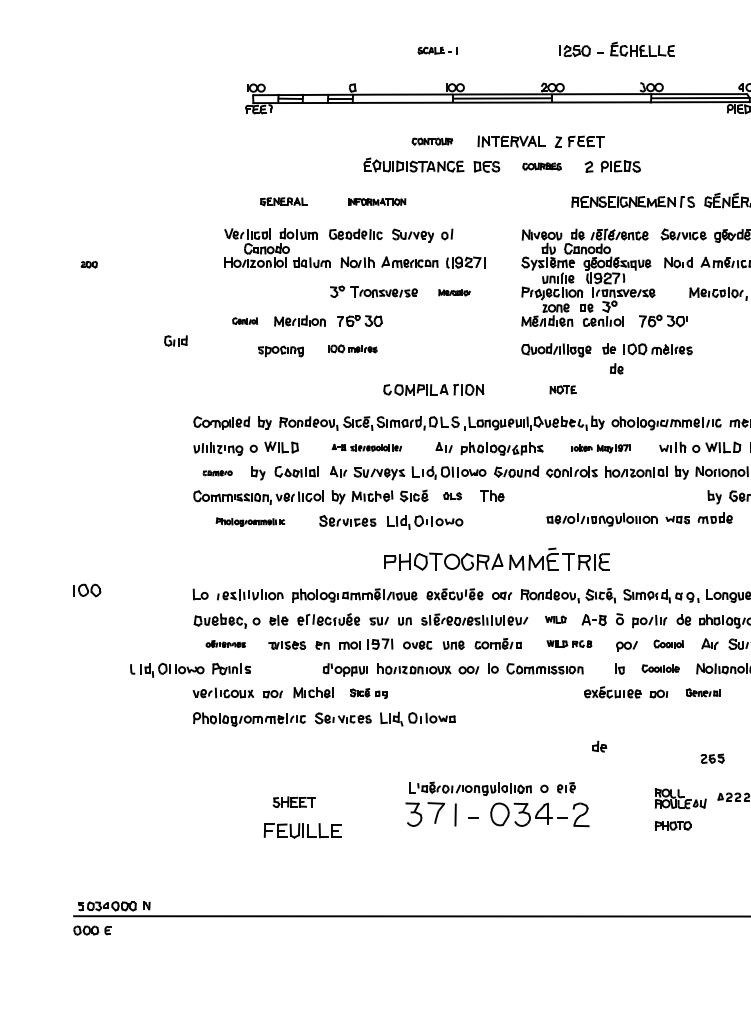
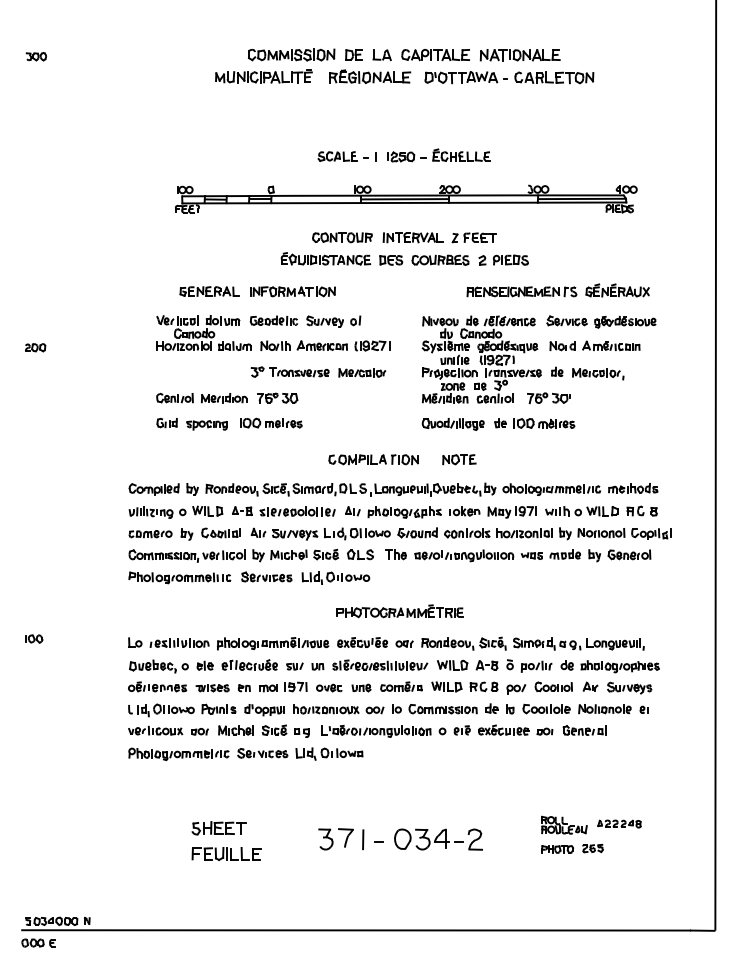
part: (617, 49) -> (438, 155), moved
part: (436, 50) -> (346, 156), size x1.67
part: (432, 141) -> (342, 237), size x1.67
part: (542, 165) -> (440, 259), size x1.67
part: (283, 201) -> (209, 291), size x1.43
part: (376, 201) -> (292, 291), size x1.67
part: (89, 264) -> (35, 347), size x1.43
part: (454, 292) -> (362, 372), size x1.67
part: (244, 321) -> (174, 398), size x1.67
part: (175, 341) -> (166, 423), moved
part: (353, 348) -> (271, 422), size x1.43
part: (617, 368) -> (557, 371), moved
part: (433, 389) -> (373, 459), moved
part: (563, 389) -> (459, 459), size x1.43
part: (366, 447) -> (283, 511), size x1.67
part: (600, 448) -> (492, 512), size x1.67
part: (217, 473) -> (150, 534), size x1.67
part: (452, 495) -> (360, 554), size x1.67
part: (639, 519) -> (497, 555), moved
part: (250, 521) -> (179, 577), size x1.67
part: (496, 559) -> (399, 611), size x0.62
part: (87, 589) -> (34, 638), size x0.71
part: (555, 618) -> (452, 664), size x1.67
part: (225, 643) -> (157, 686), size x1.67
part: (568, 643) -> (464, 686), size x1.67
part: (668, 643) -> (553, 686), size x1.43
part: (660, 668) -> (546, 708), size x1.43
part: (190, 670) -> (182, 710), moved
part: (368, 692) -> (285, 730), size x1.43
part: (703, 692) -> (584, 730), size x1.43
part: (599, 746) -> (491, 708), moved
part: (712, 758) -> (592, 848), moved
part: (491, 788) -> (395, 731), moved
part: (293, 802) -> (218, 828), size x1.43

